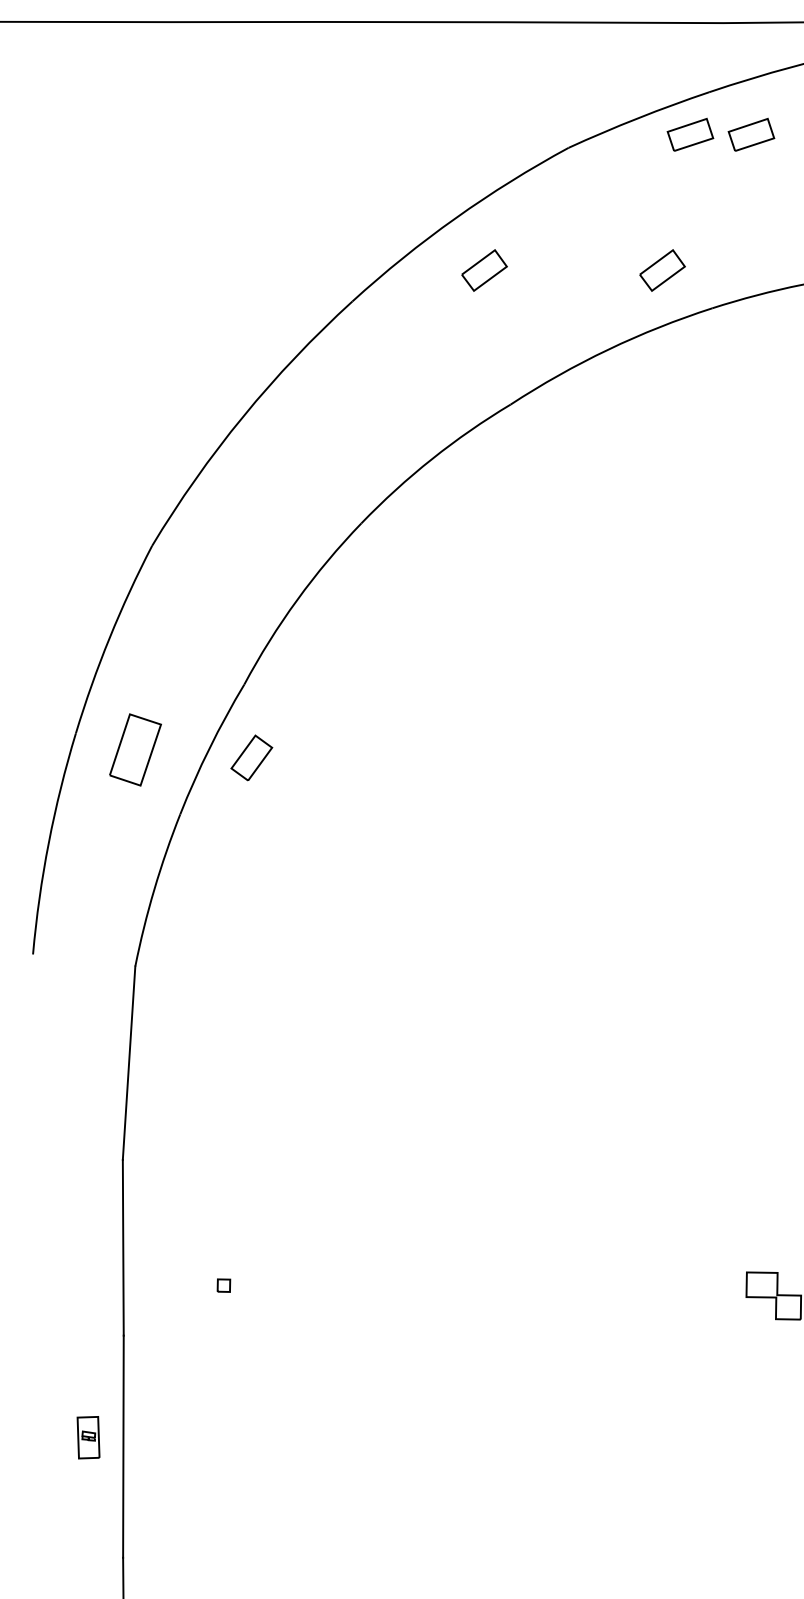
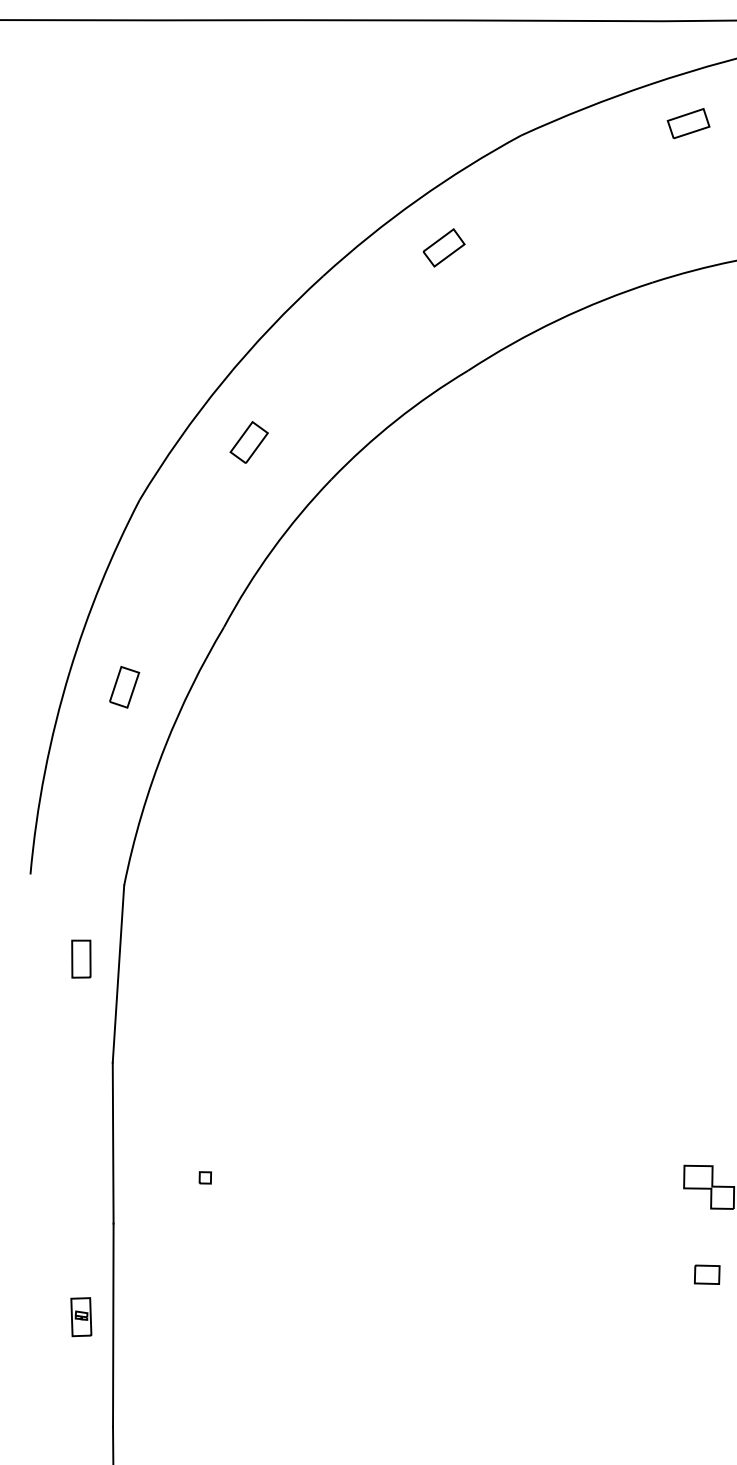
part: (690, 134) -> (632, 123), removed
part: (662, 270) -> (607, 247), removed
part: (135, 750) -> (124, 687), size x0.62
part: (251, 757) -> (248, 442), moved
part: (88, 1046) -> (81, 958), added
part: (771, 1391) -> (706, 1274), added

